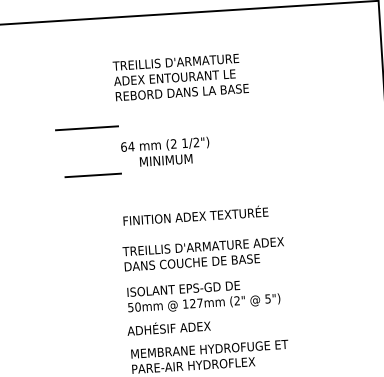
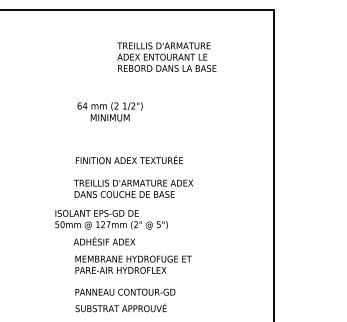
text: (180, 76) -> (166, 56), moved
line: (87, 128) -> (53, 90), removed
line: (93, 175) -> (55, 125), removed
text: (203, 295) -> (111, 219), moved

